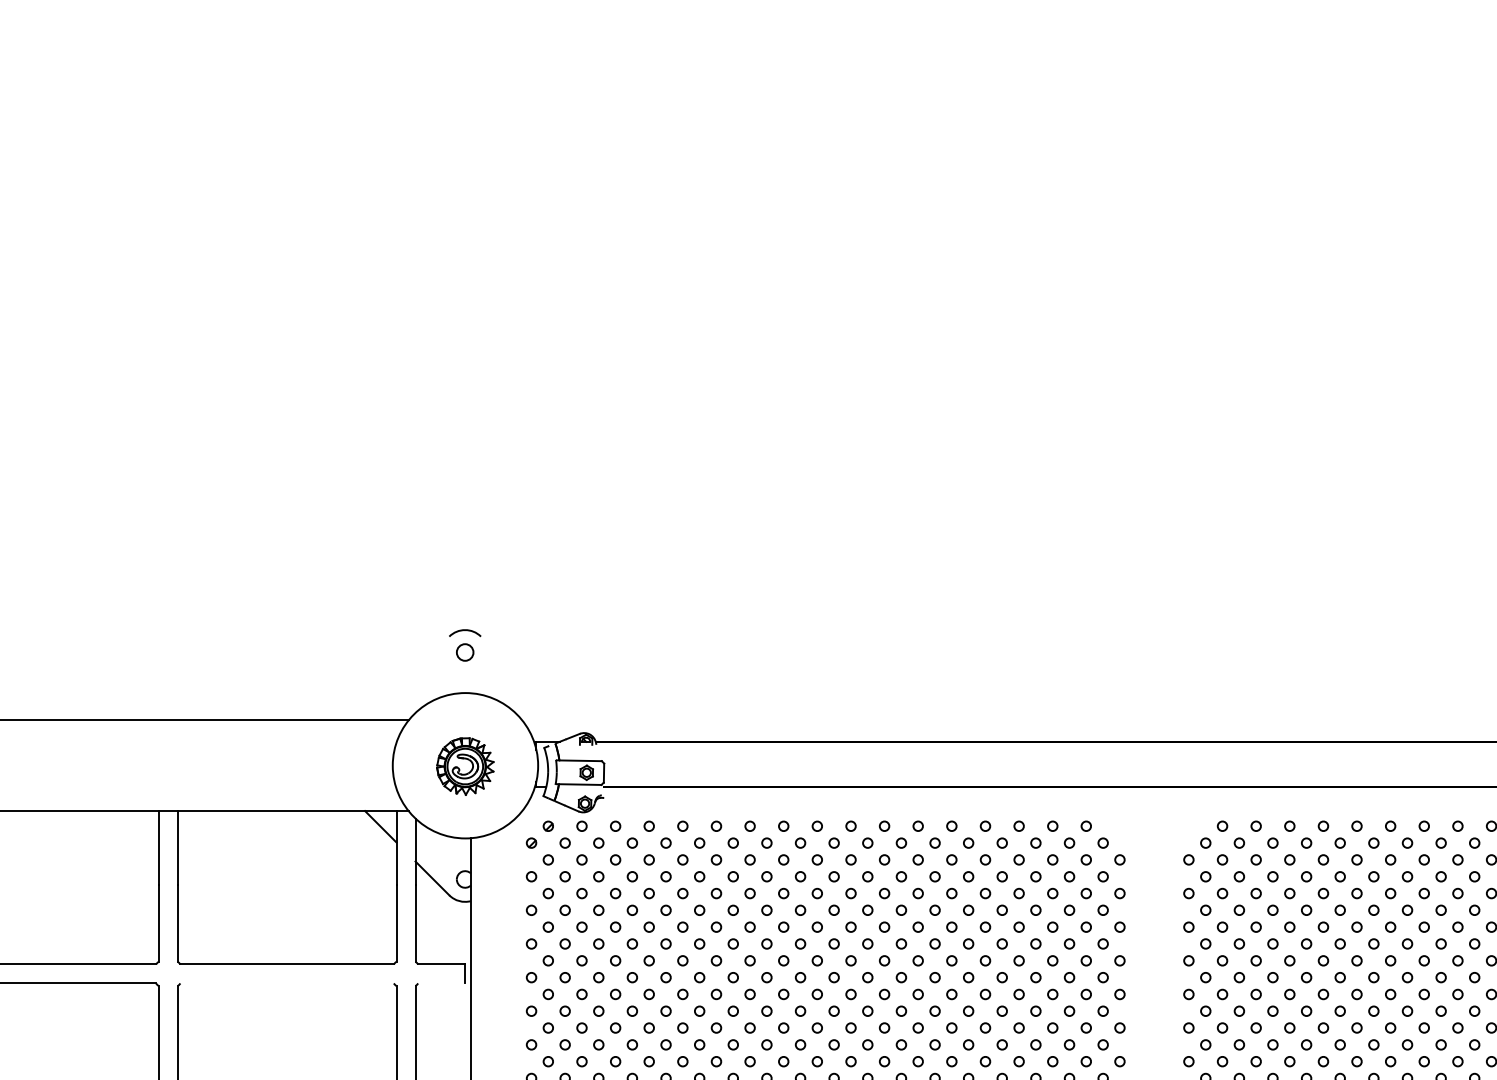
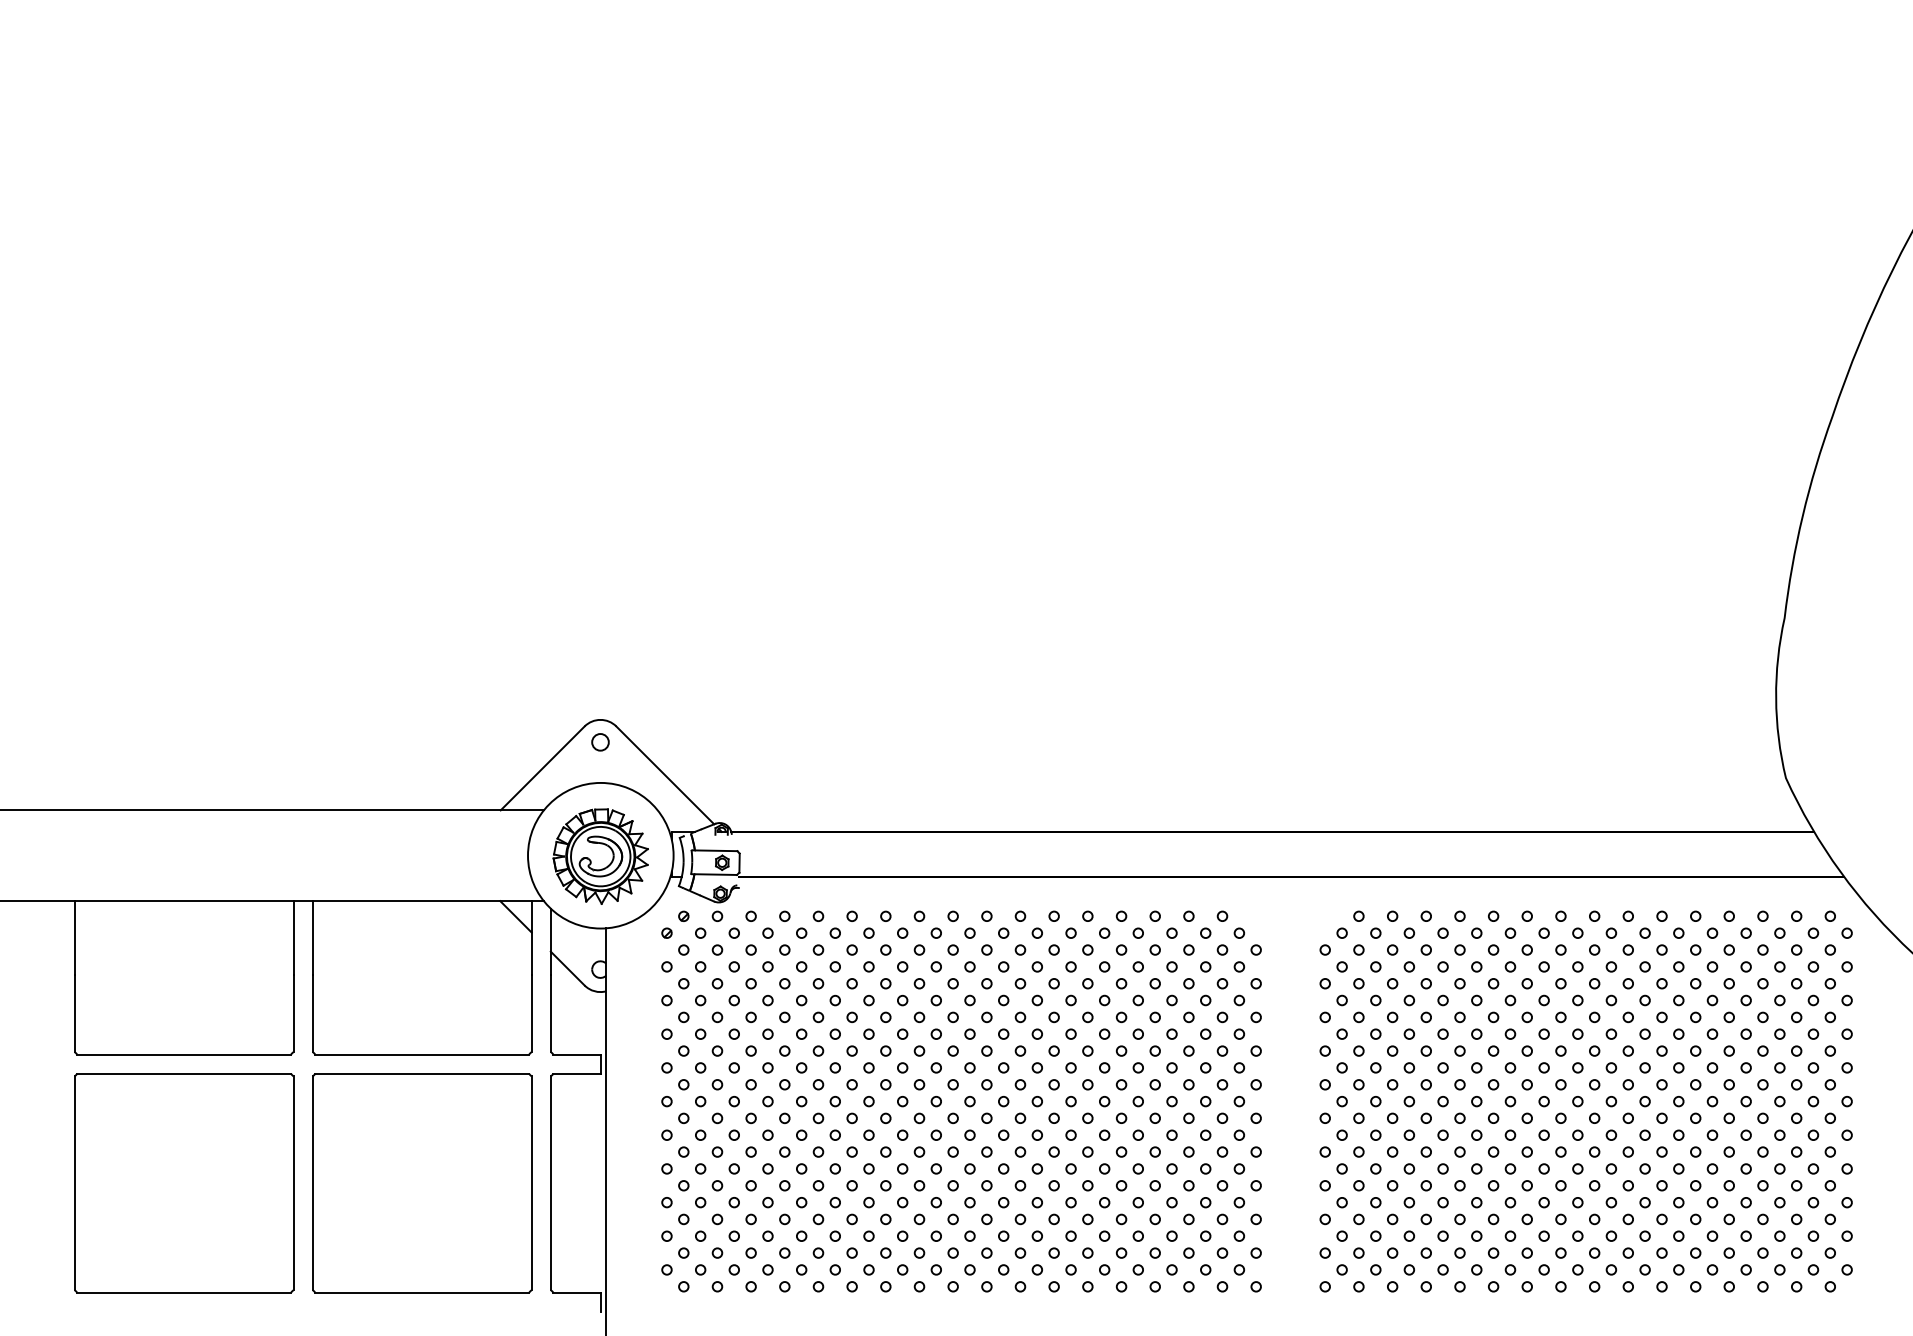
line: (407, 678) -> (542, 768), added
line: (530, 685) -> (665, 775), added
part: (465, 766) -> (600, 856), size x1.67
line: (287, 983) -> (422, 1073), added
line: (441, 983) -> (576, 1073), added

